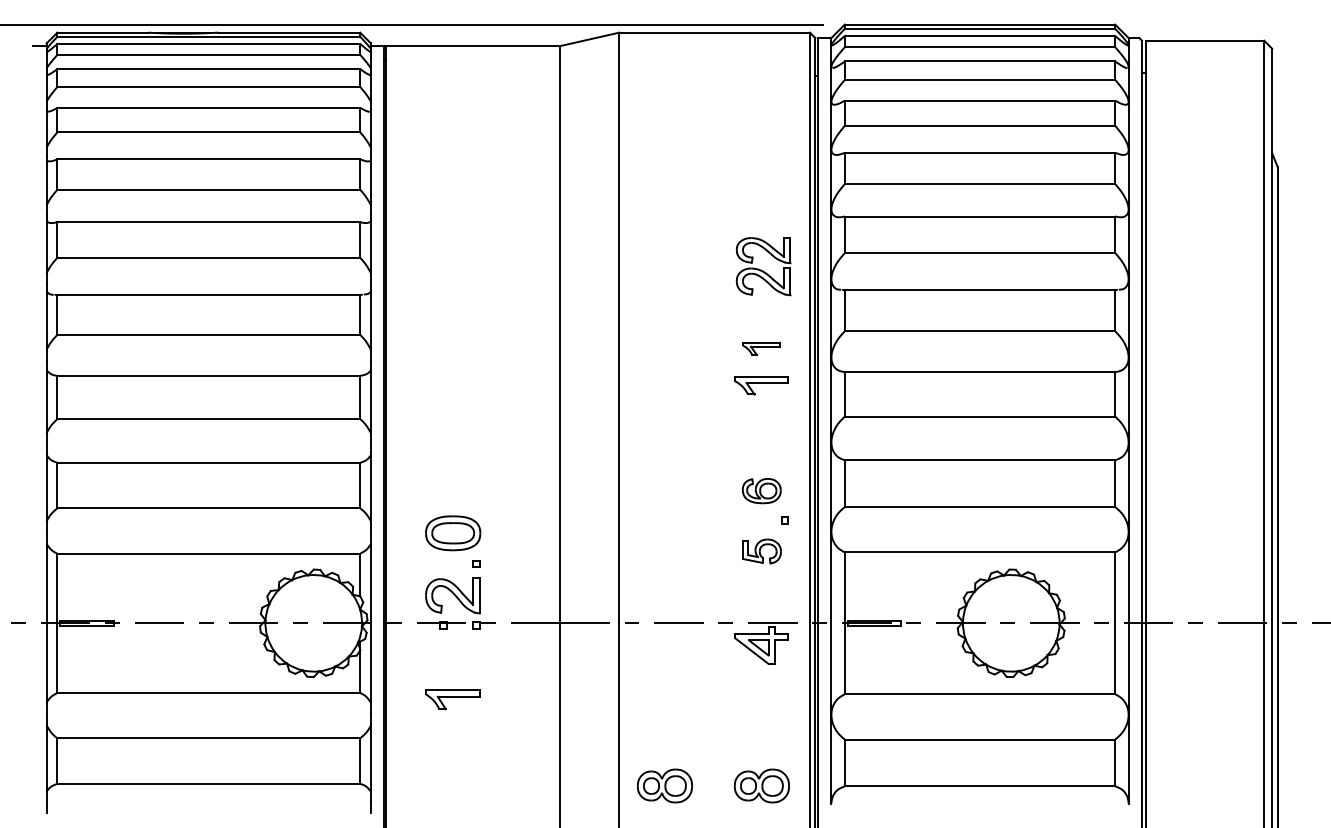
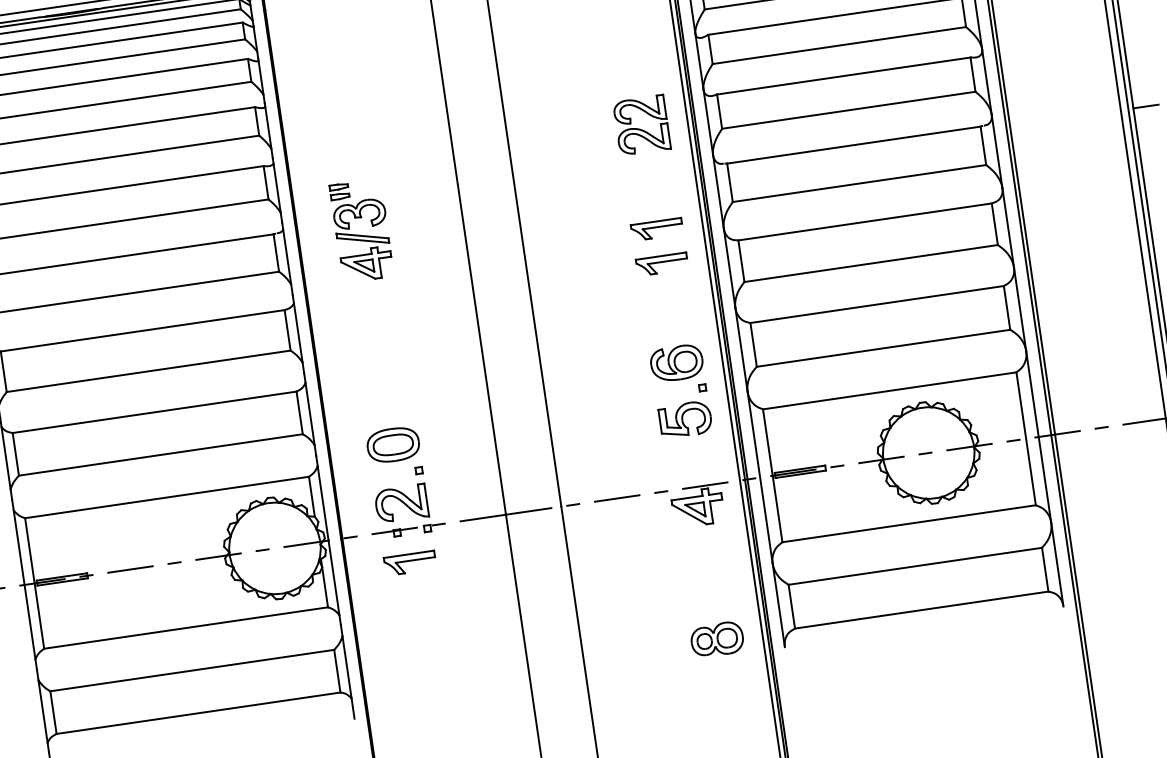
part: (763, 266) -> (641, 125), moved
line: (1290, 294) -> (1145, 106), added
part: (453, 304) -> (362, 230), added
part: (761, 348) -> (657, 229), size x1.43
part: (761, 490) -> (676, 362), size x1.43
part: (761, 551) -> (684, 419), size x1.43
part: (452, 699) -> (409, 563), moved
part: (664, 785) -> (625, 652), removed

